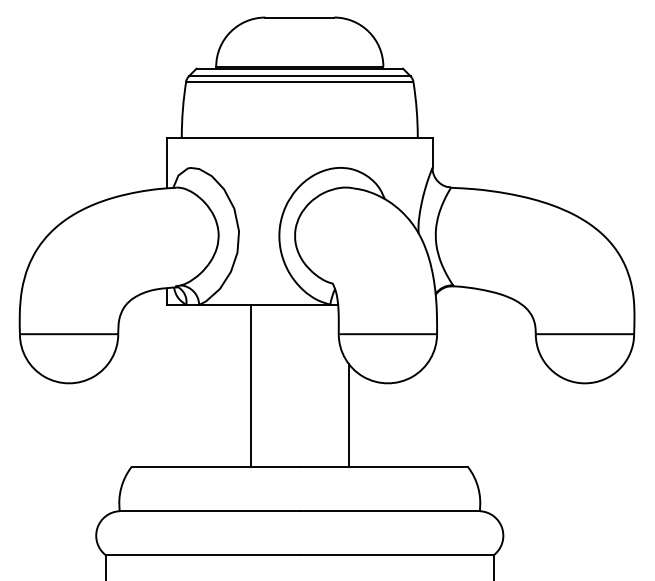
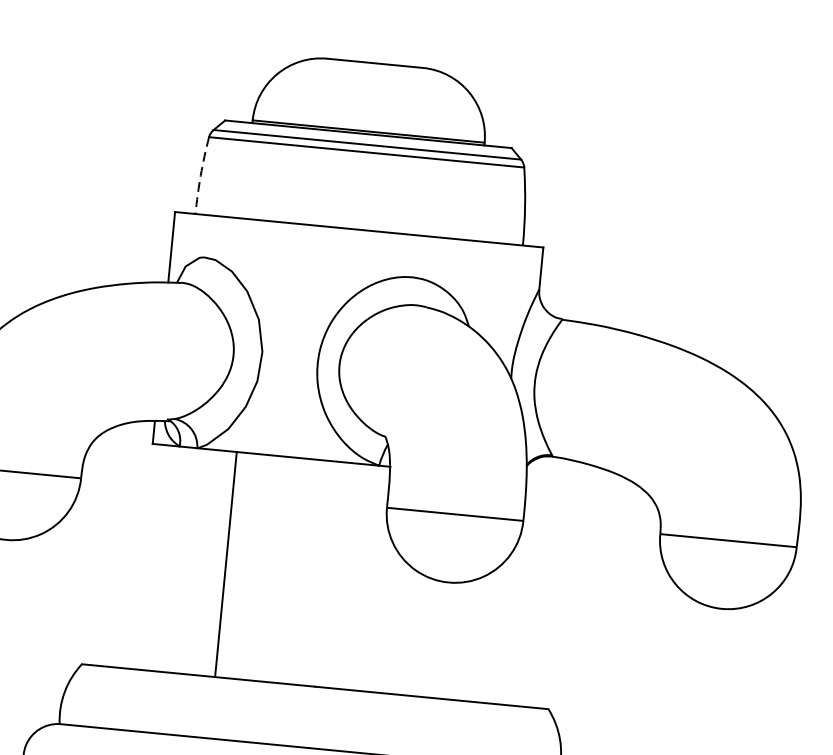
arc: (182, 109) -> (200, 175), solid -> dashed
line: (250, 385) -> (225, 564), moved
line: (348, 415) -> (389, 621), removed

